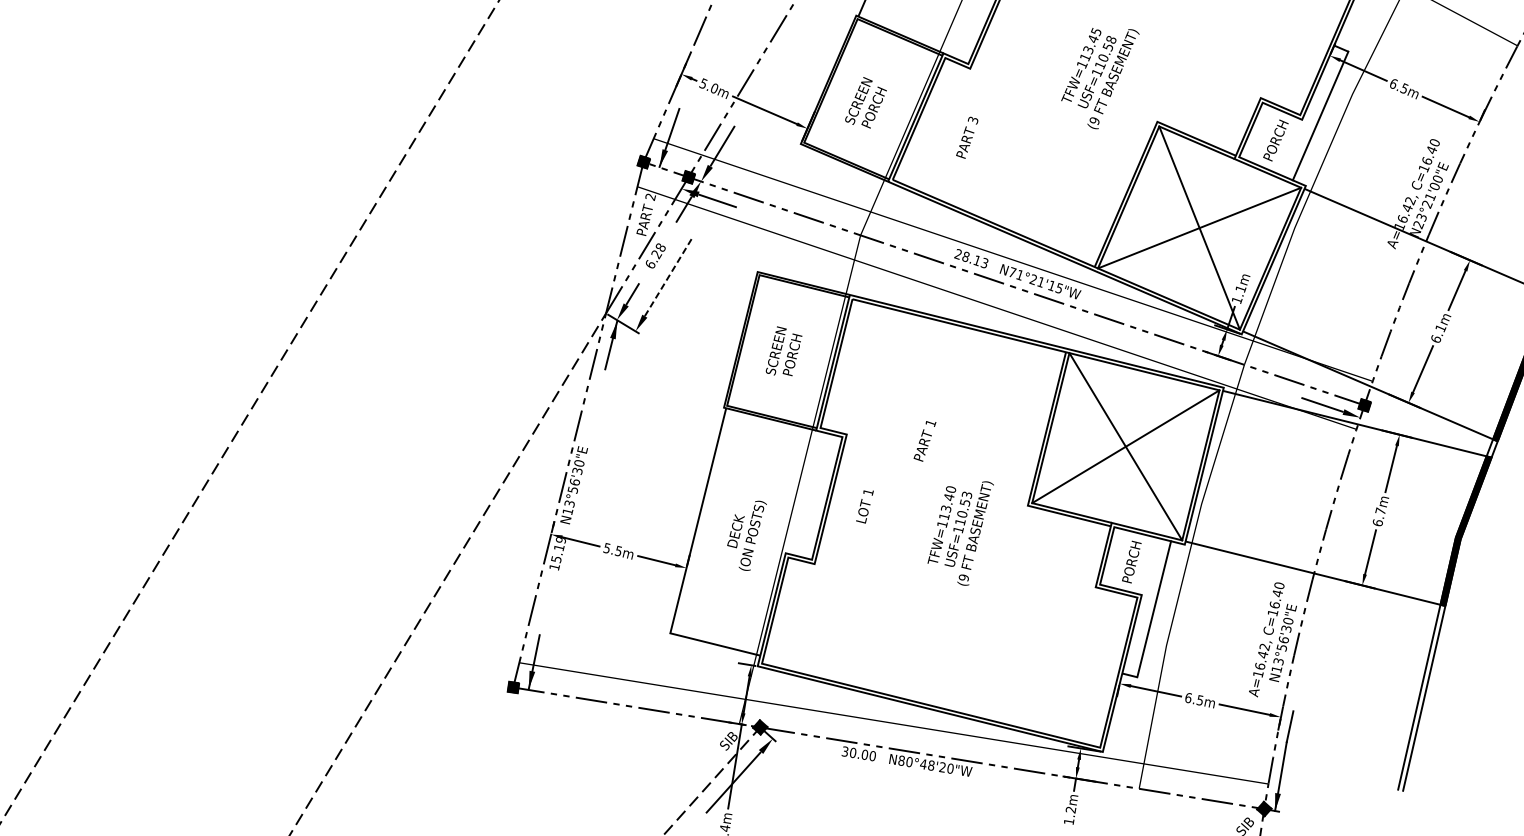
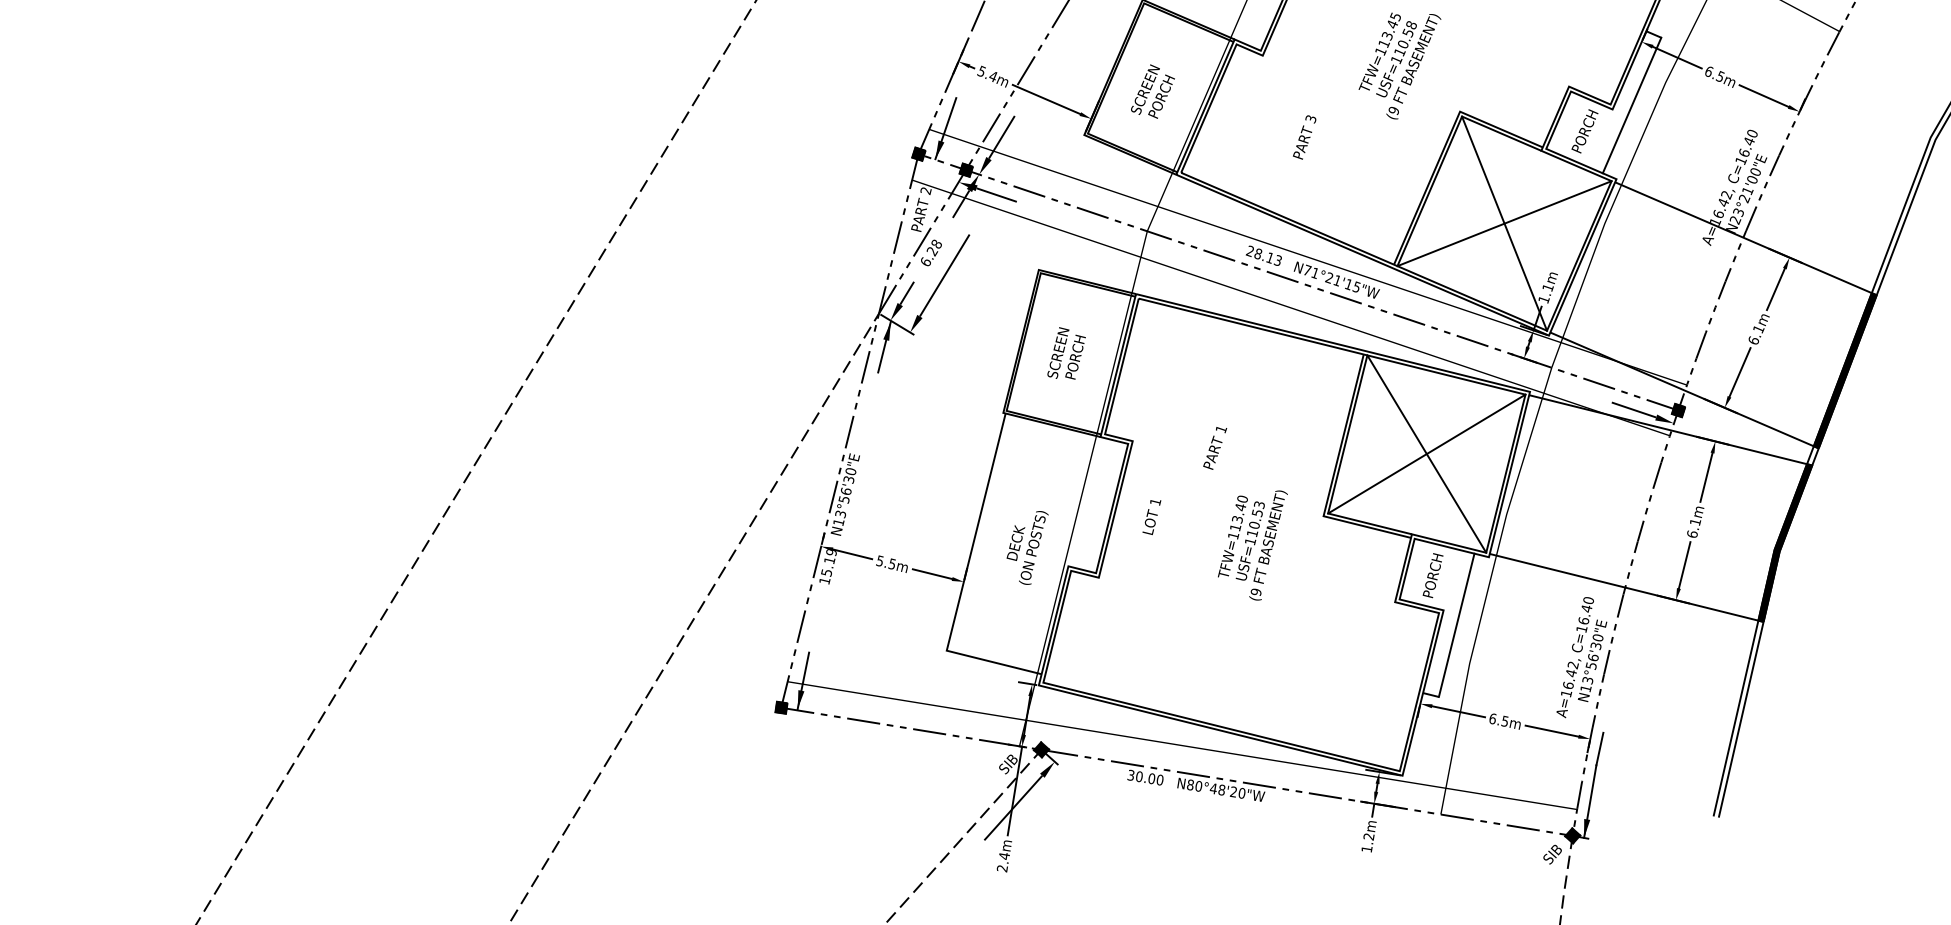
text: (714, 88) -> (993, 76), 5.0m -> 5.4m
text: (967, 137) -> (1304, 137), moved
line: (668, 277) -> (944, 275), dashed -> solid
text: (1380, 510) -> (1695, 521), 6.7m -> 6.1m

